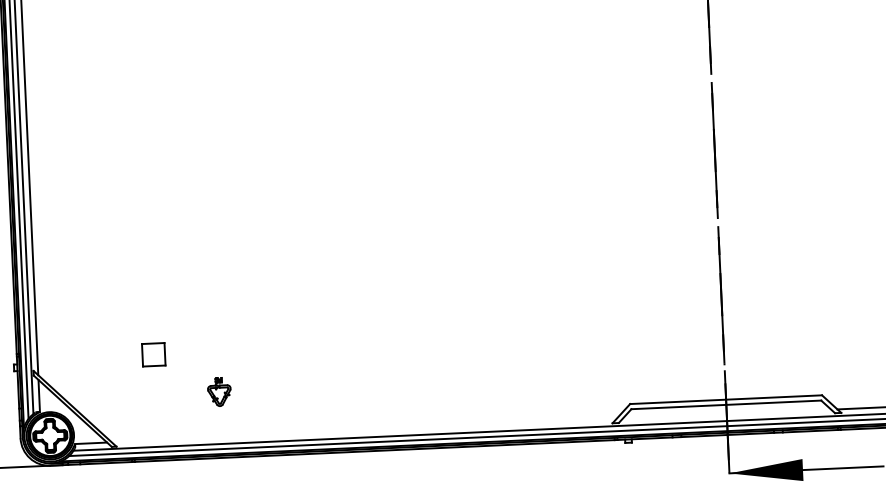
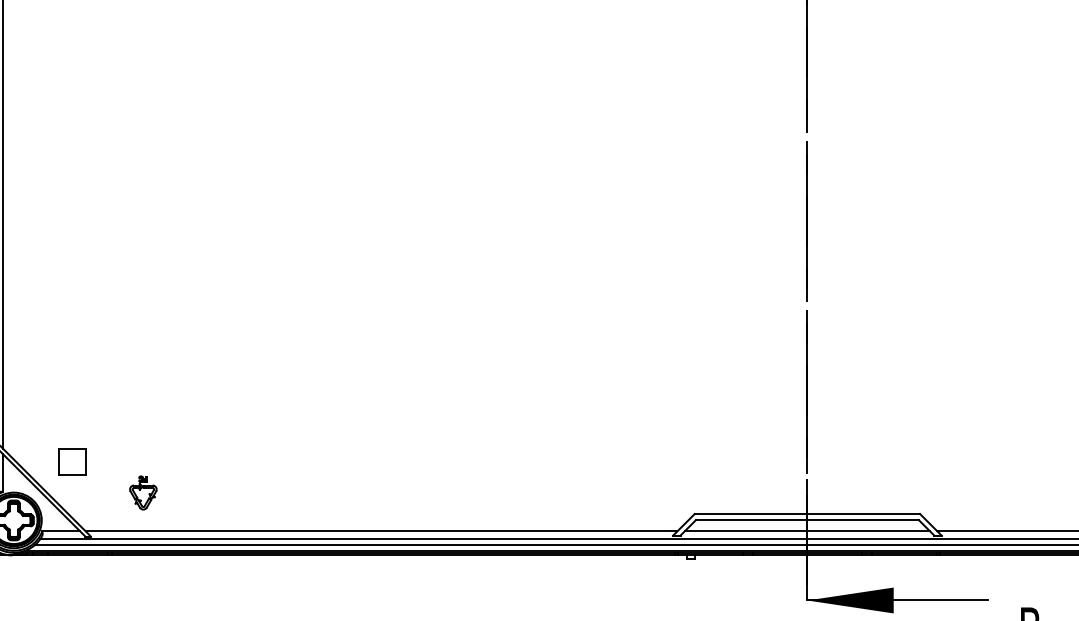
part: (153, 354) -> (72, 461), moved
part: (219, 391) -> (143, 492), moved
line: (726, 414) -> (807, 531), added
line: (363, 431) -> (381, 531), added

